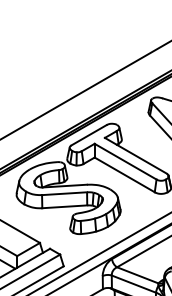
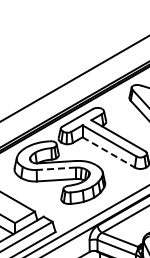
line: (125, 174) -> (109, 152), solid -> dashed
line: (64, 193) -> (56, 168), solid -> dashed

